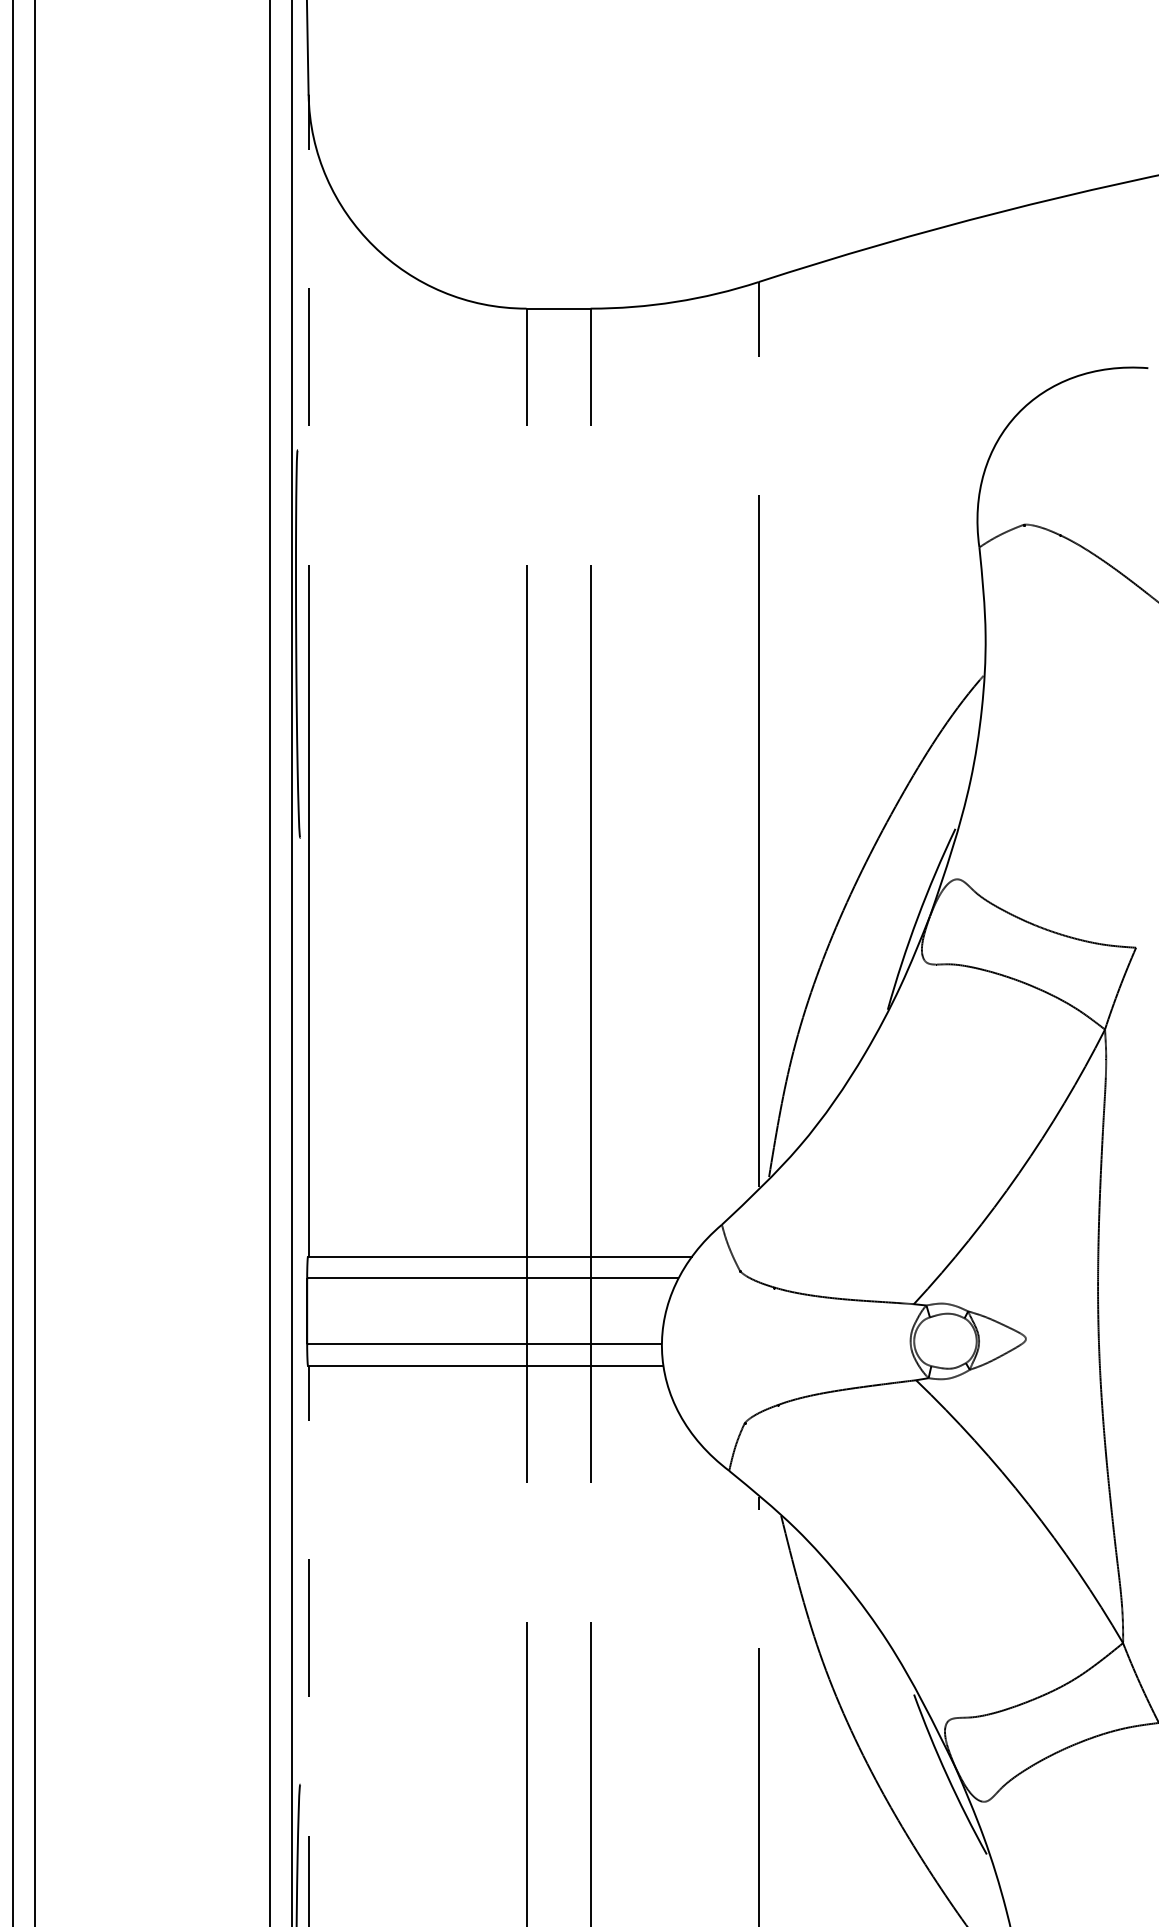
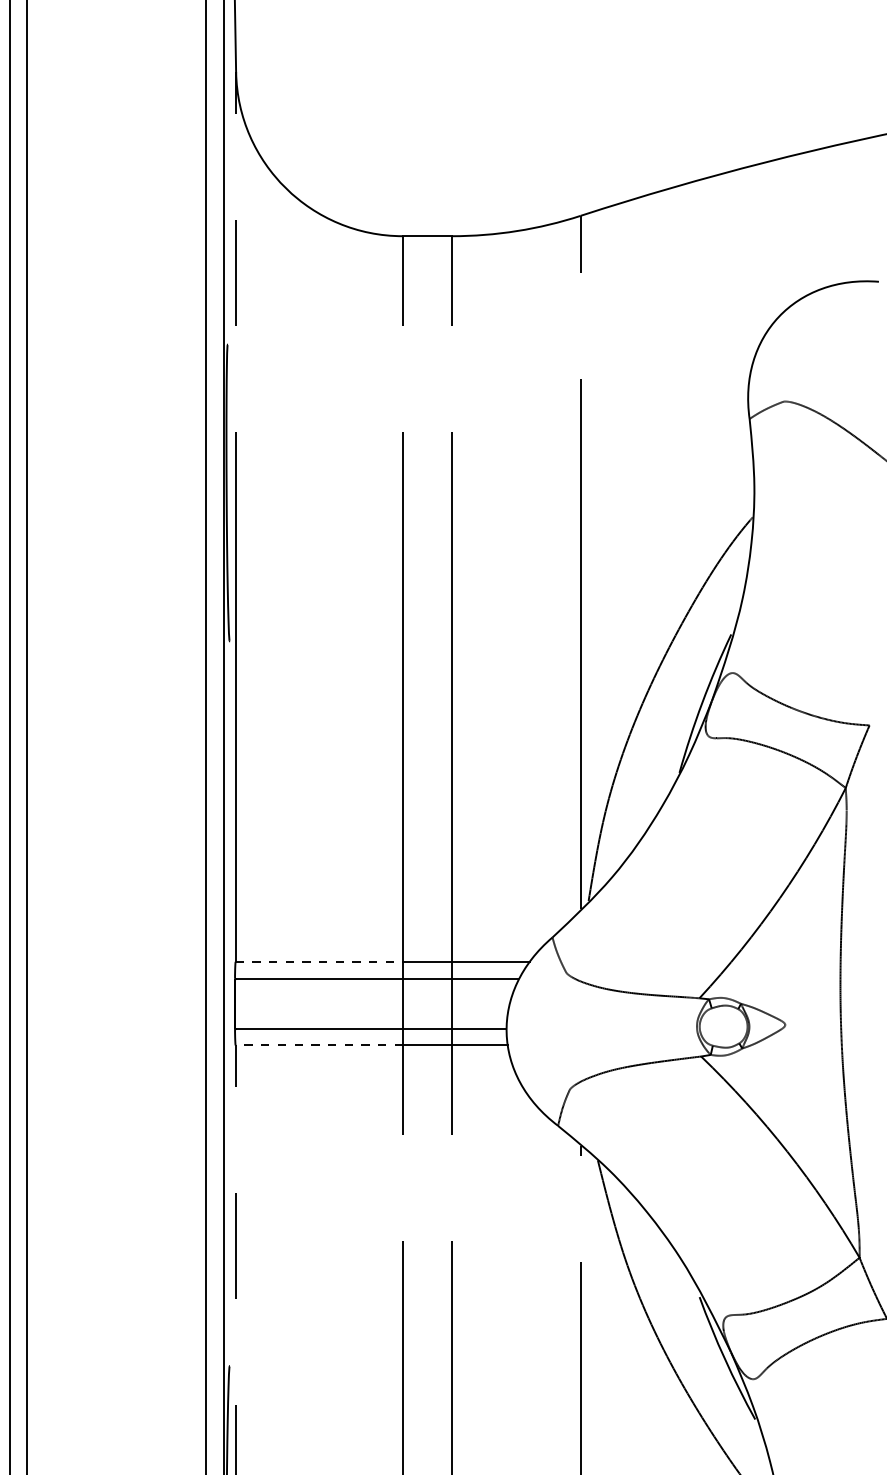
line: (417, 1256) -> (319, 961), solid -> dashed
line: (416, 1365) -> (318, 1045), solid -> dashed

